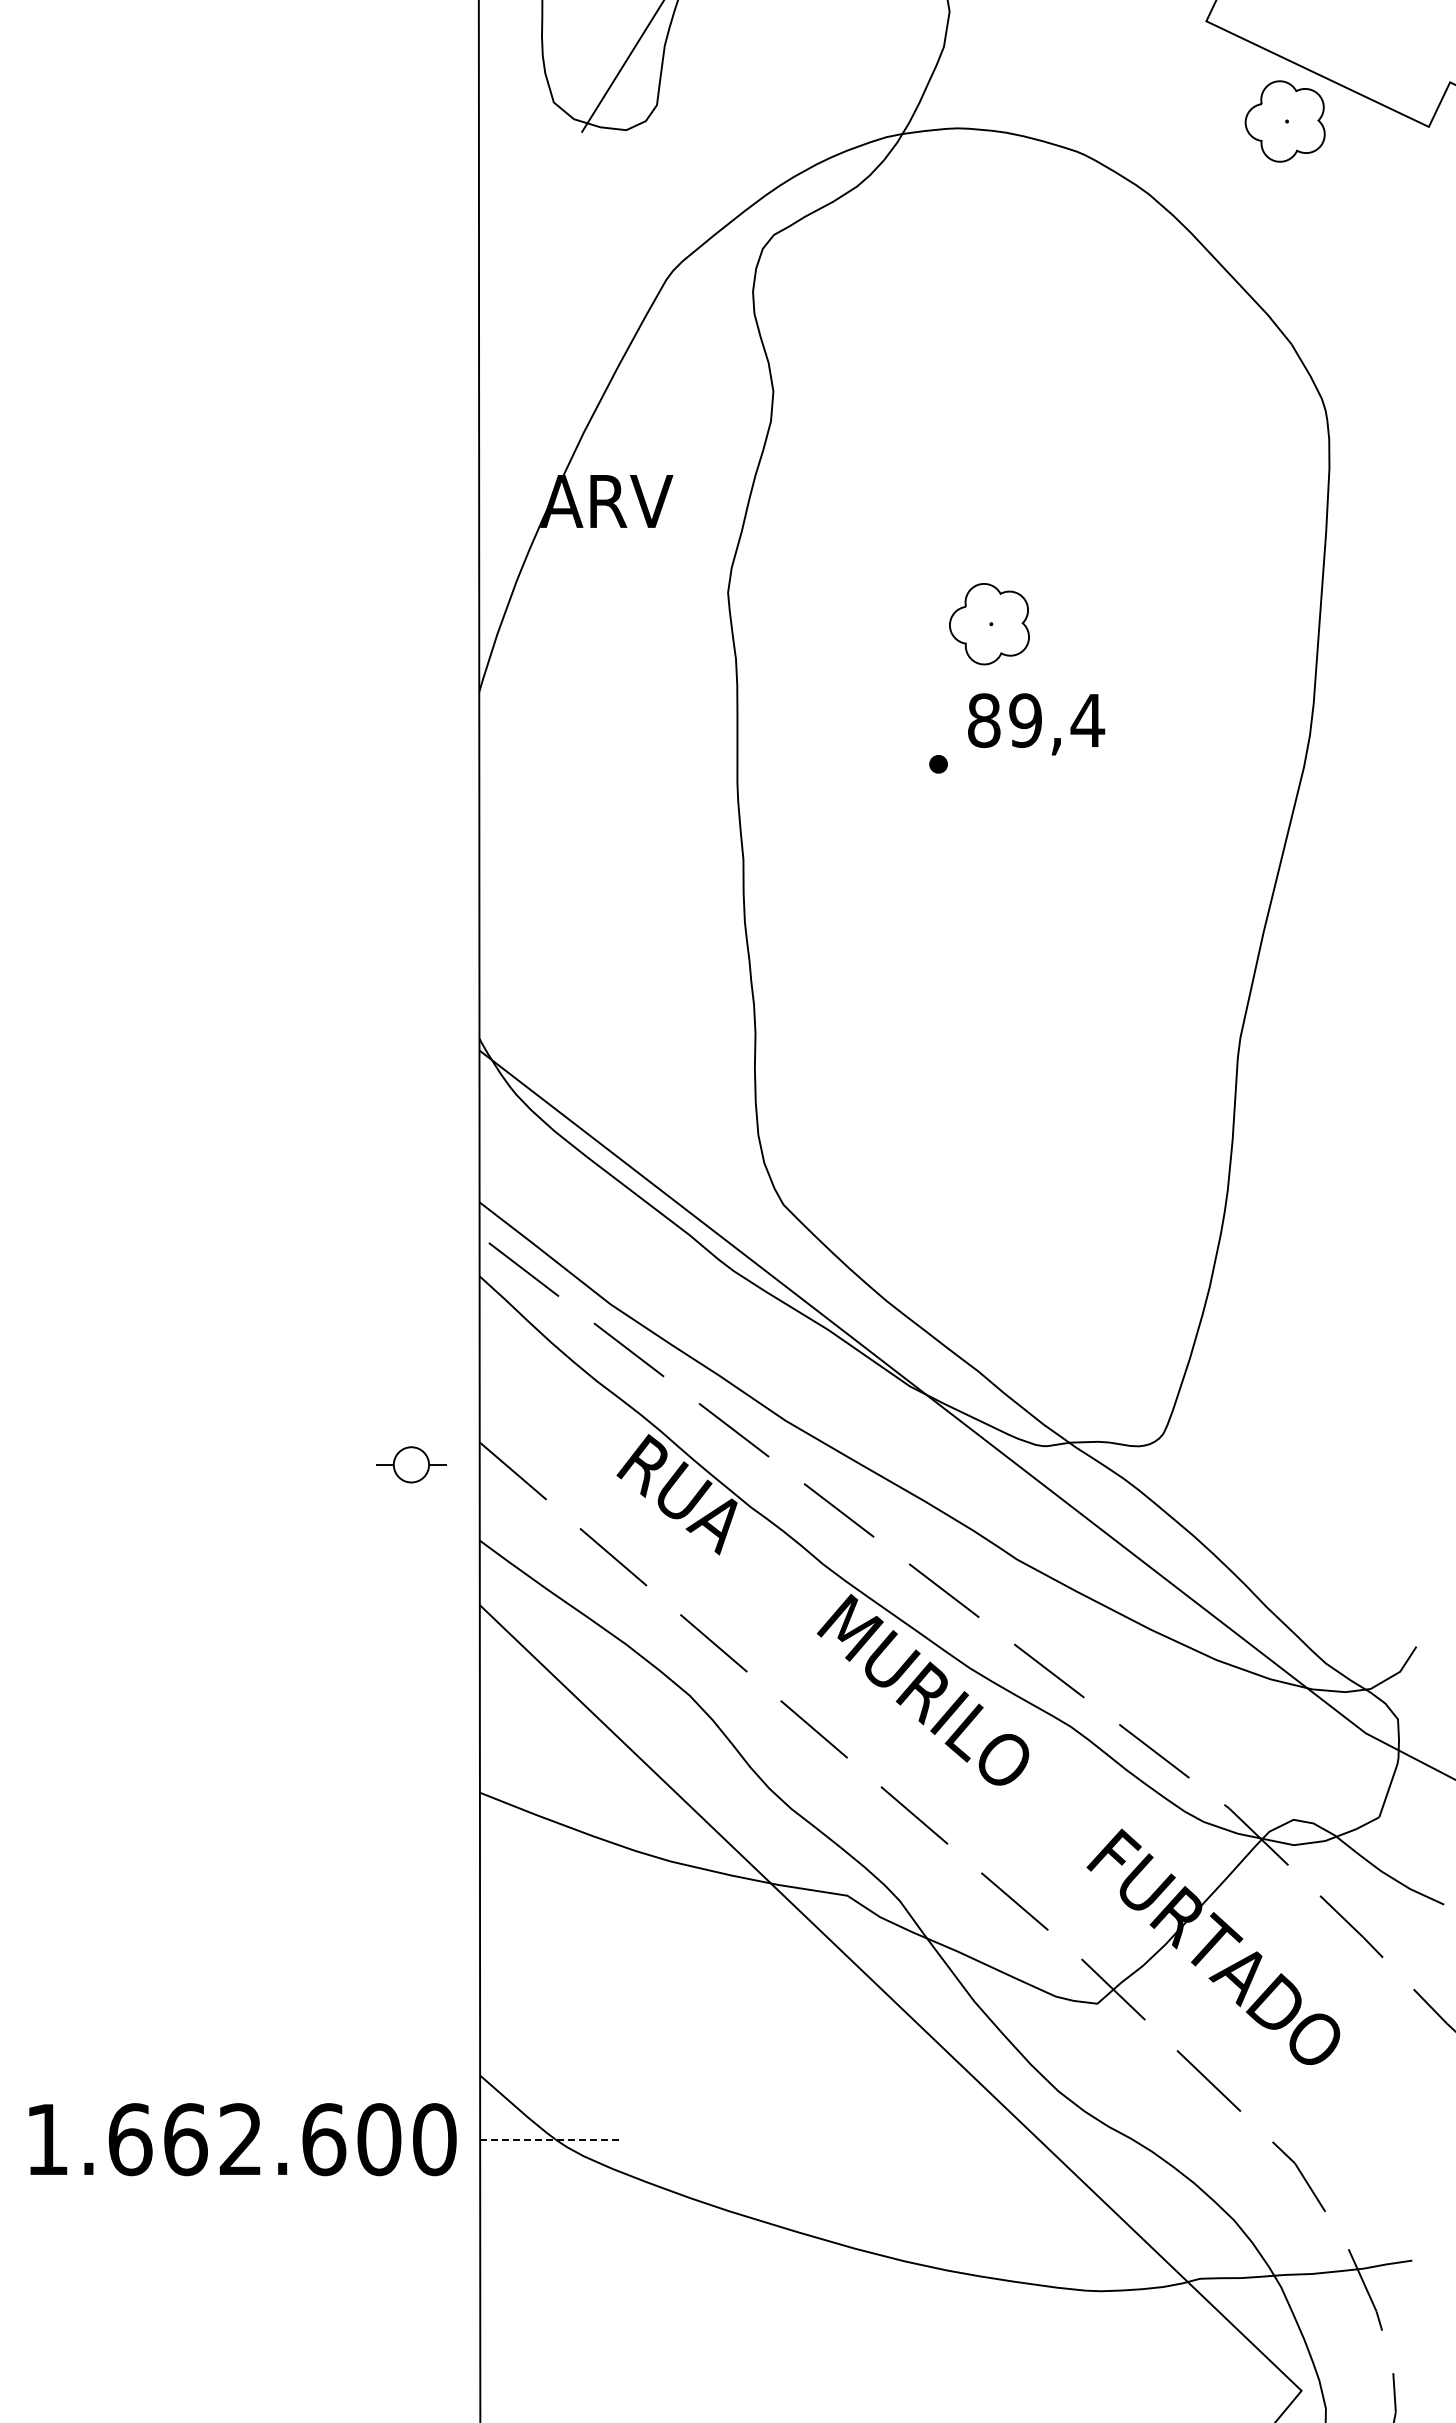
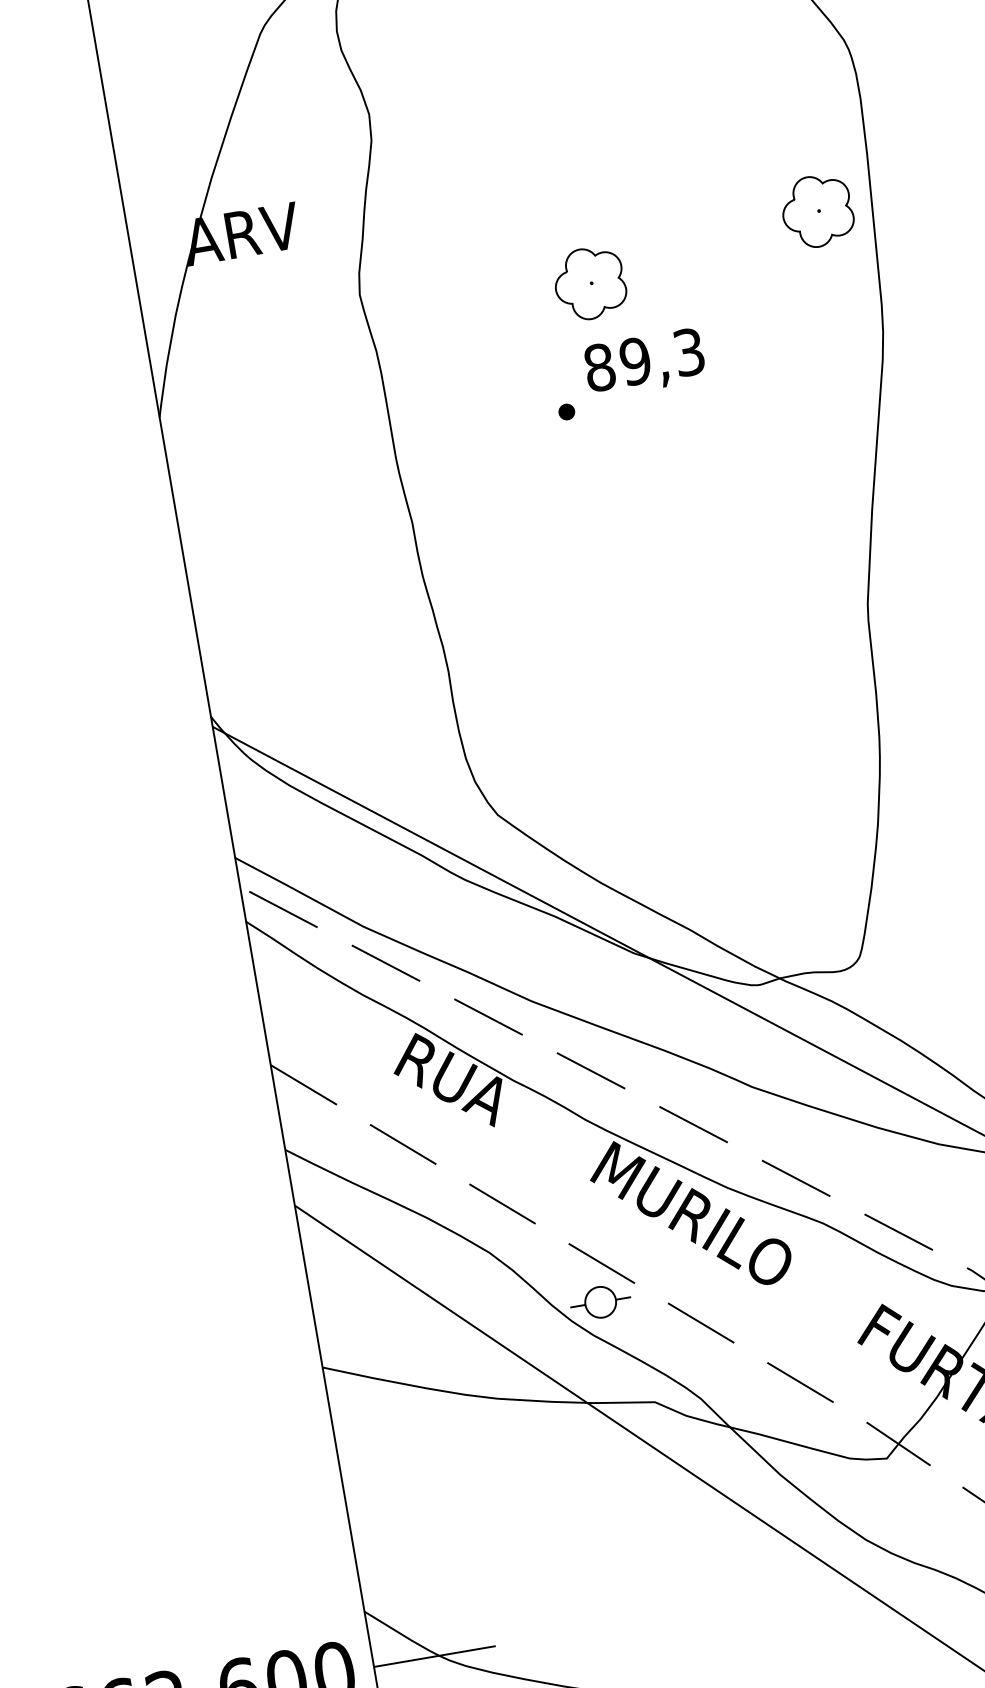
part: (1258, 586) -> (816, 211), added
text: (1087, 720) -> (688, 352), 89,4 -> 89,3
part: (411, 1464) -> (600, 1302), moved
line: (550, 2139) -> (434, 1656), dashed -> solid

